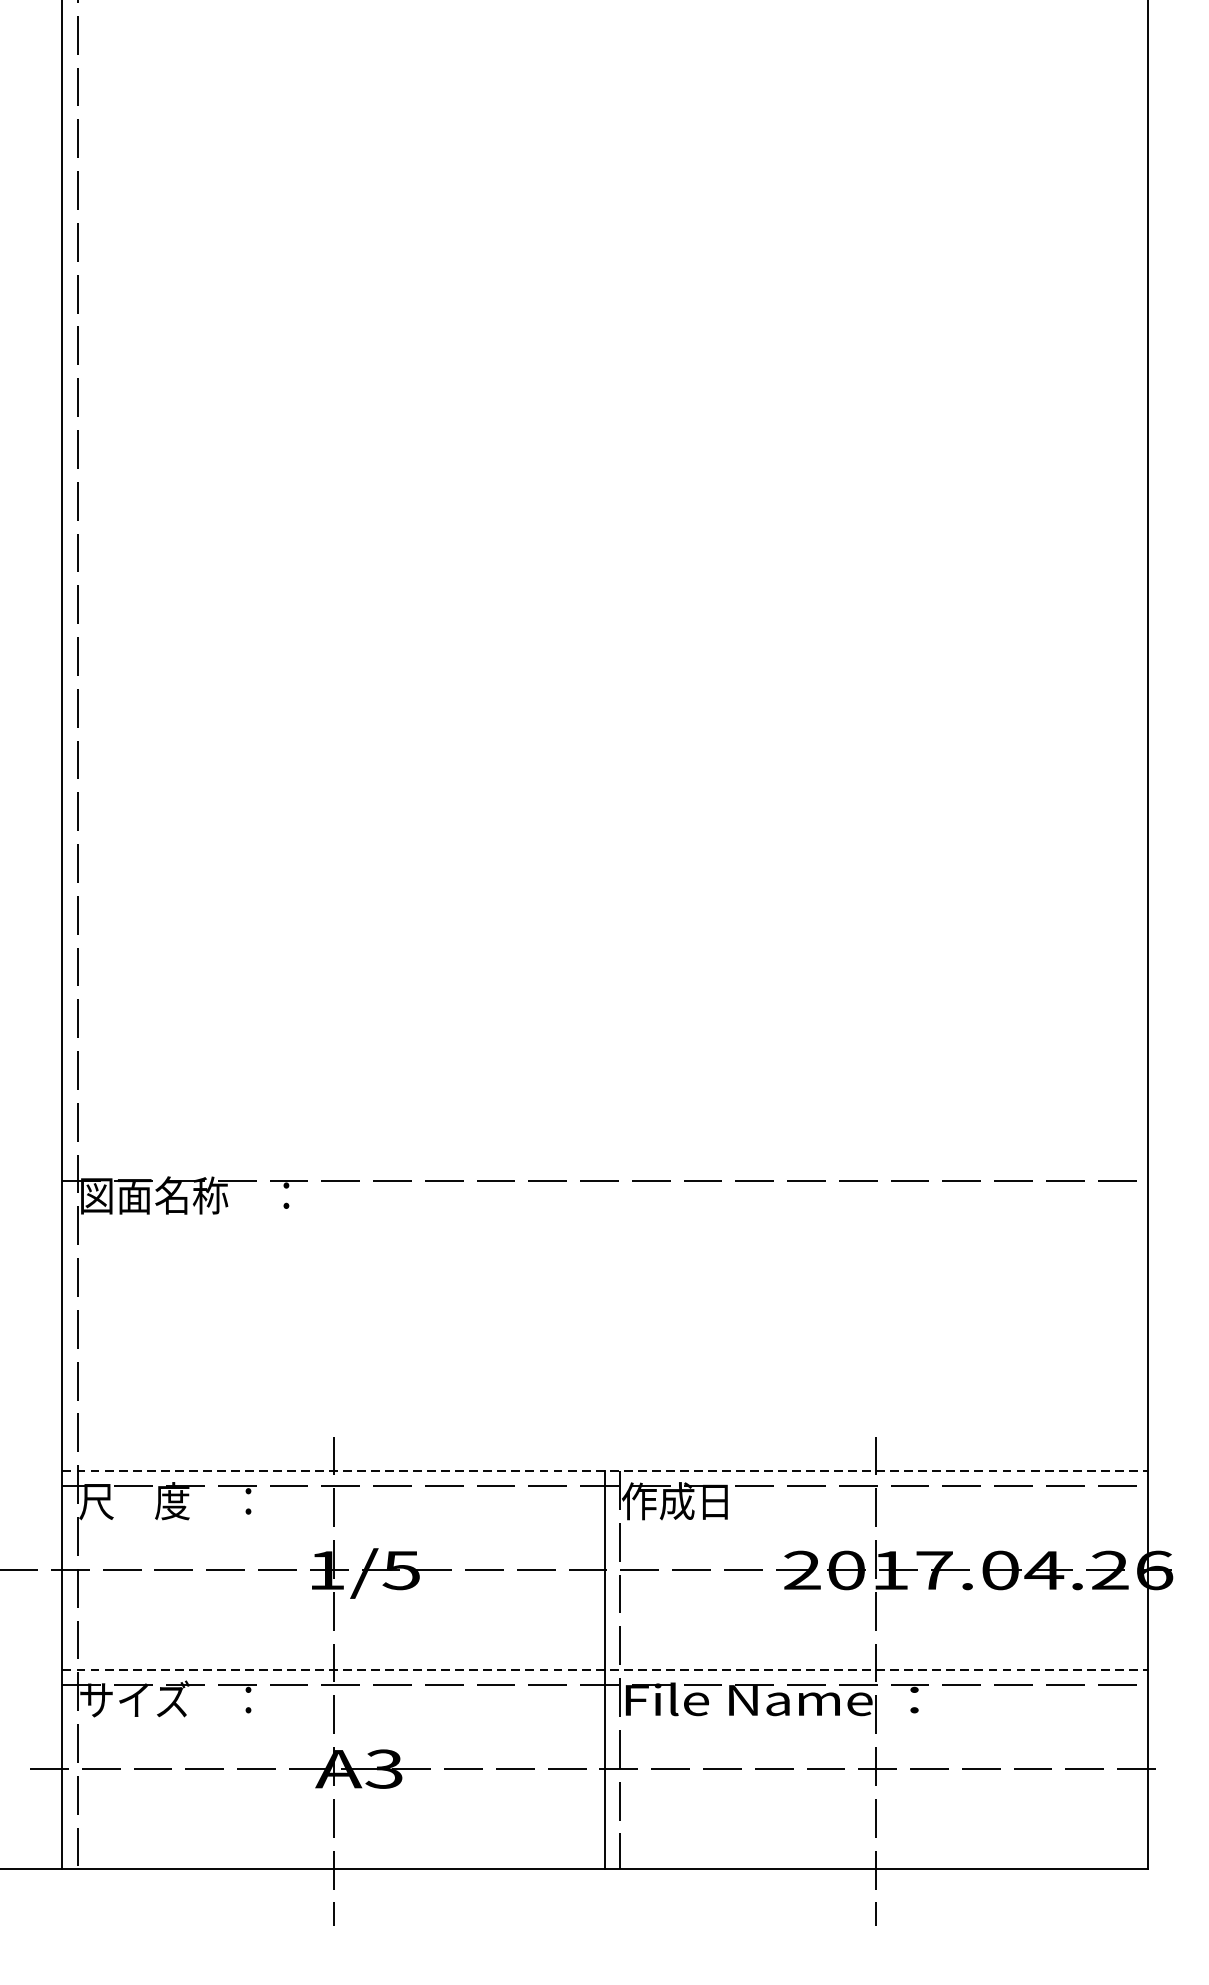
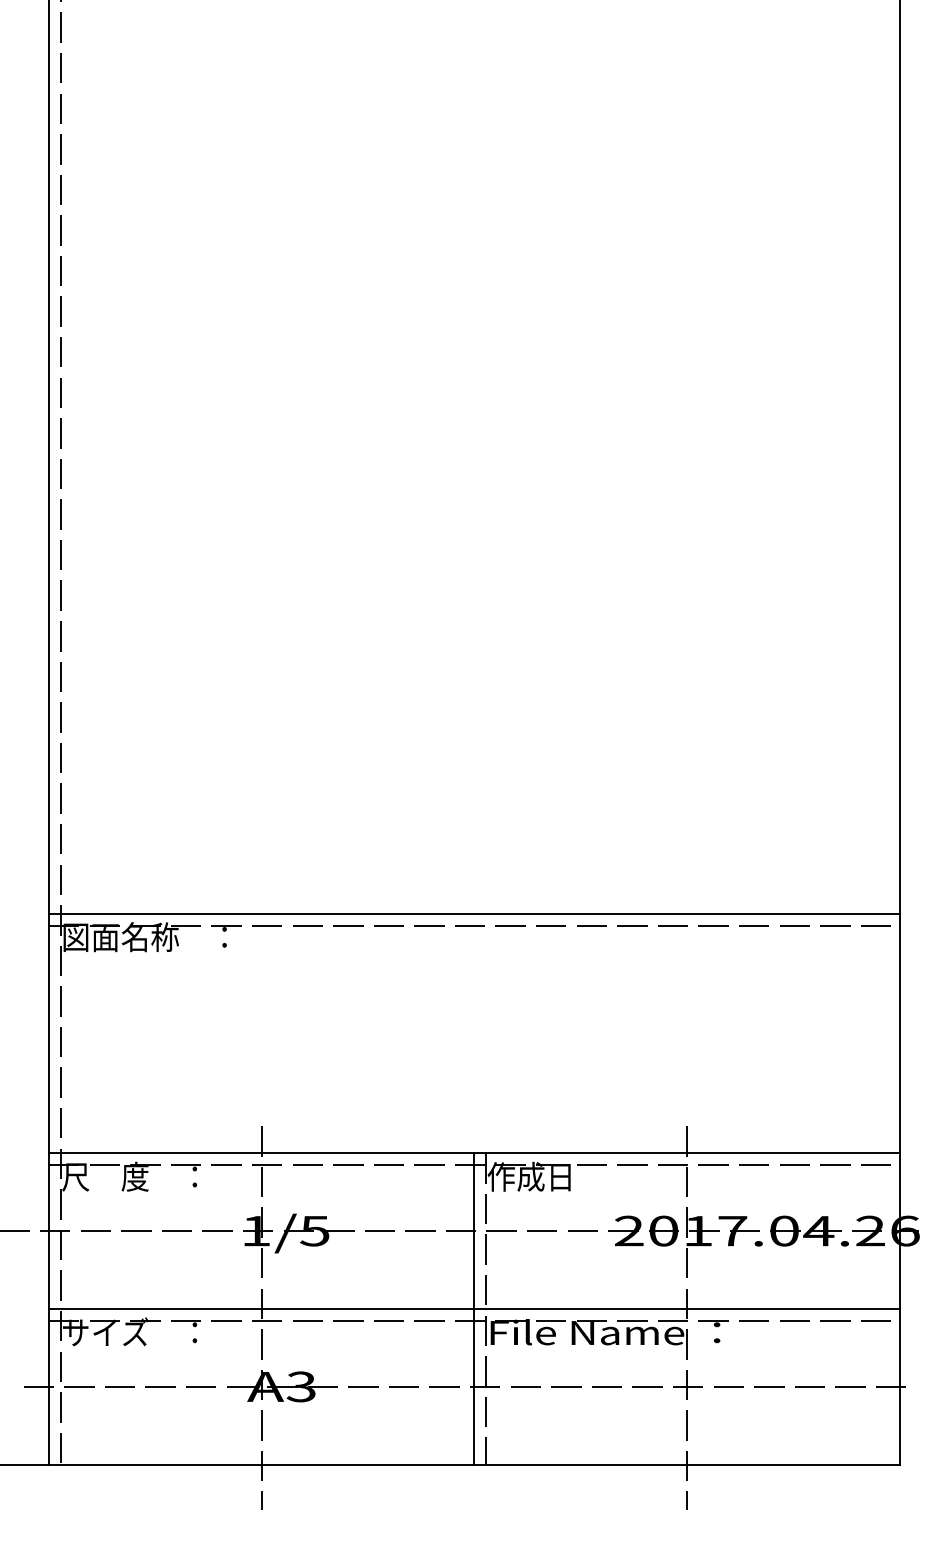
line: (605, 1165) -> (474, 913), added
line: (605, 1471) -> (474, 1153), dashed -> solid
line: (605, 1670) -> (474, 1309), dashed -> solid

